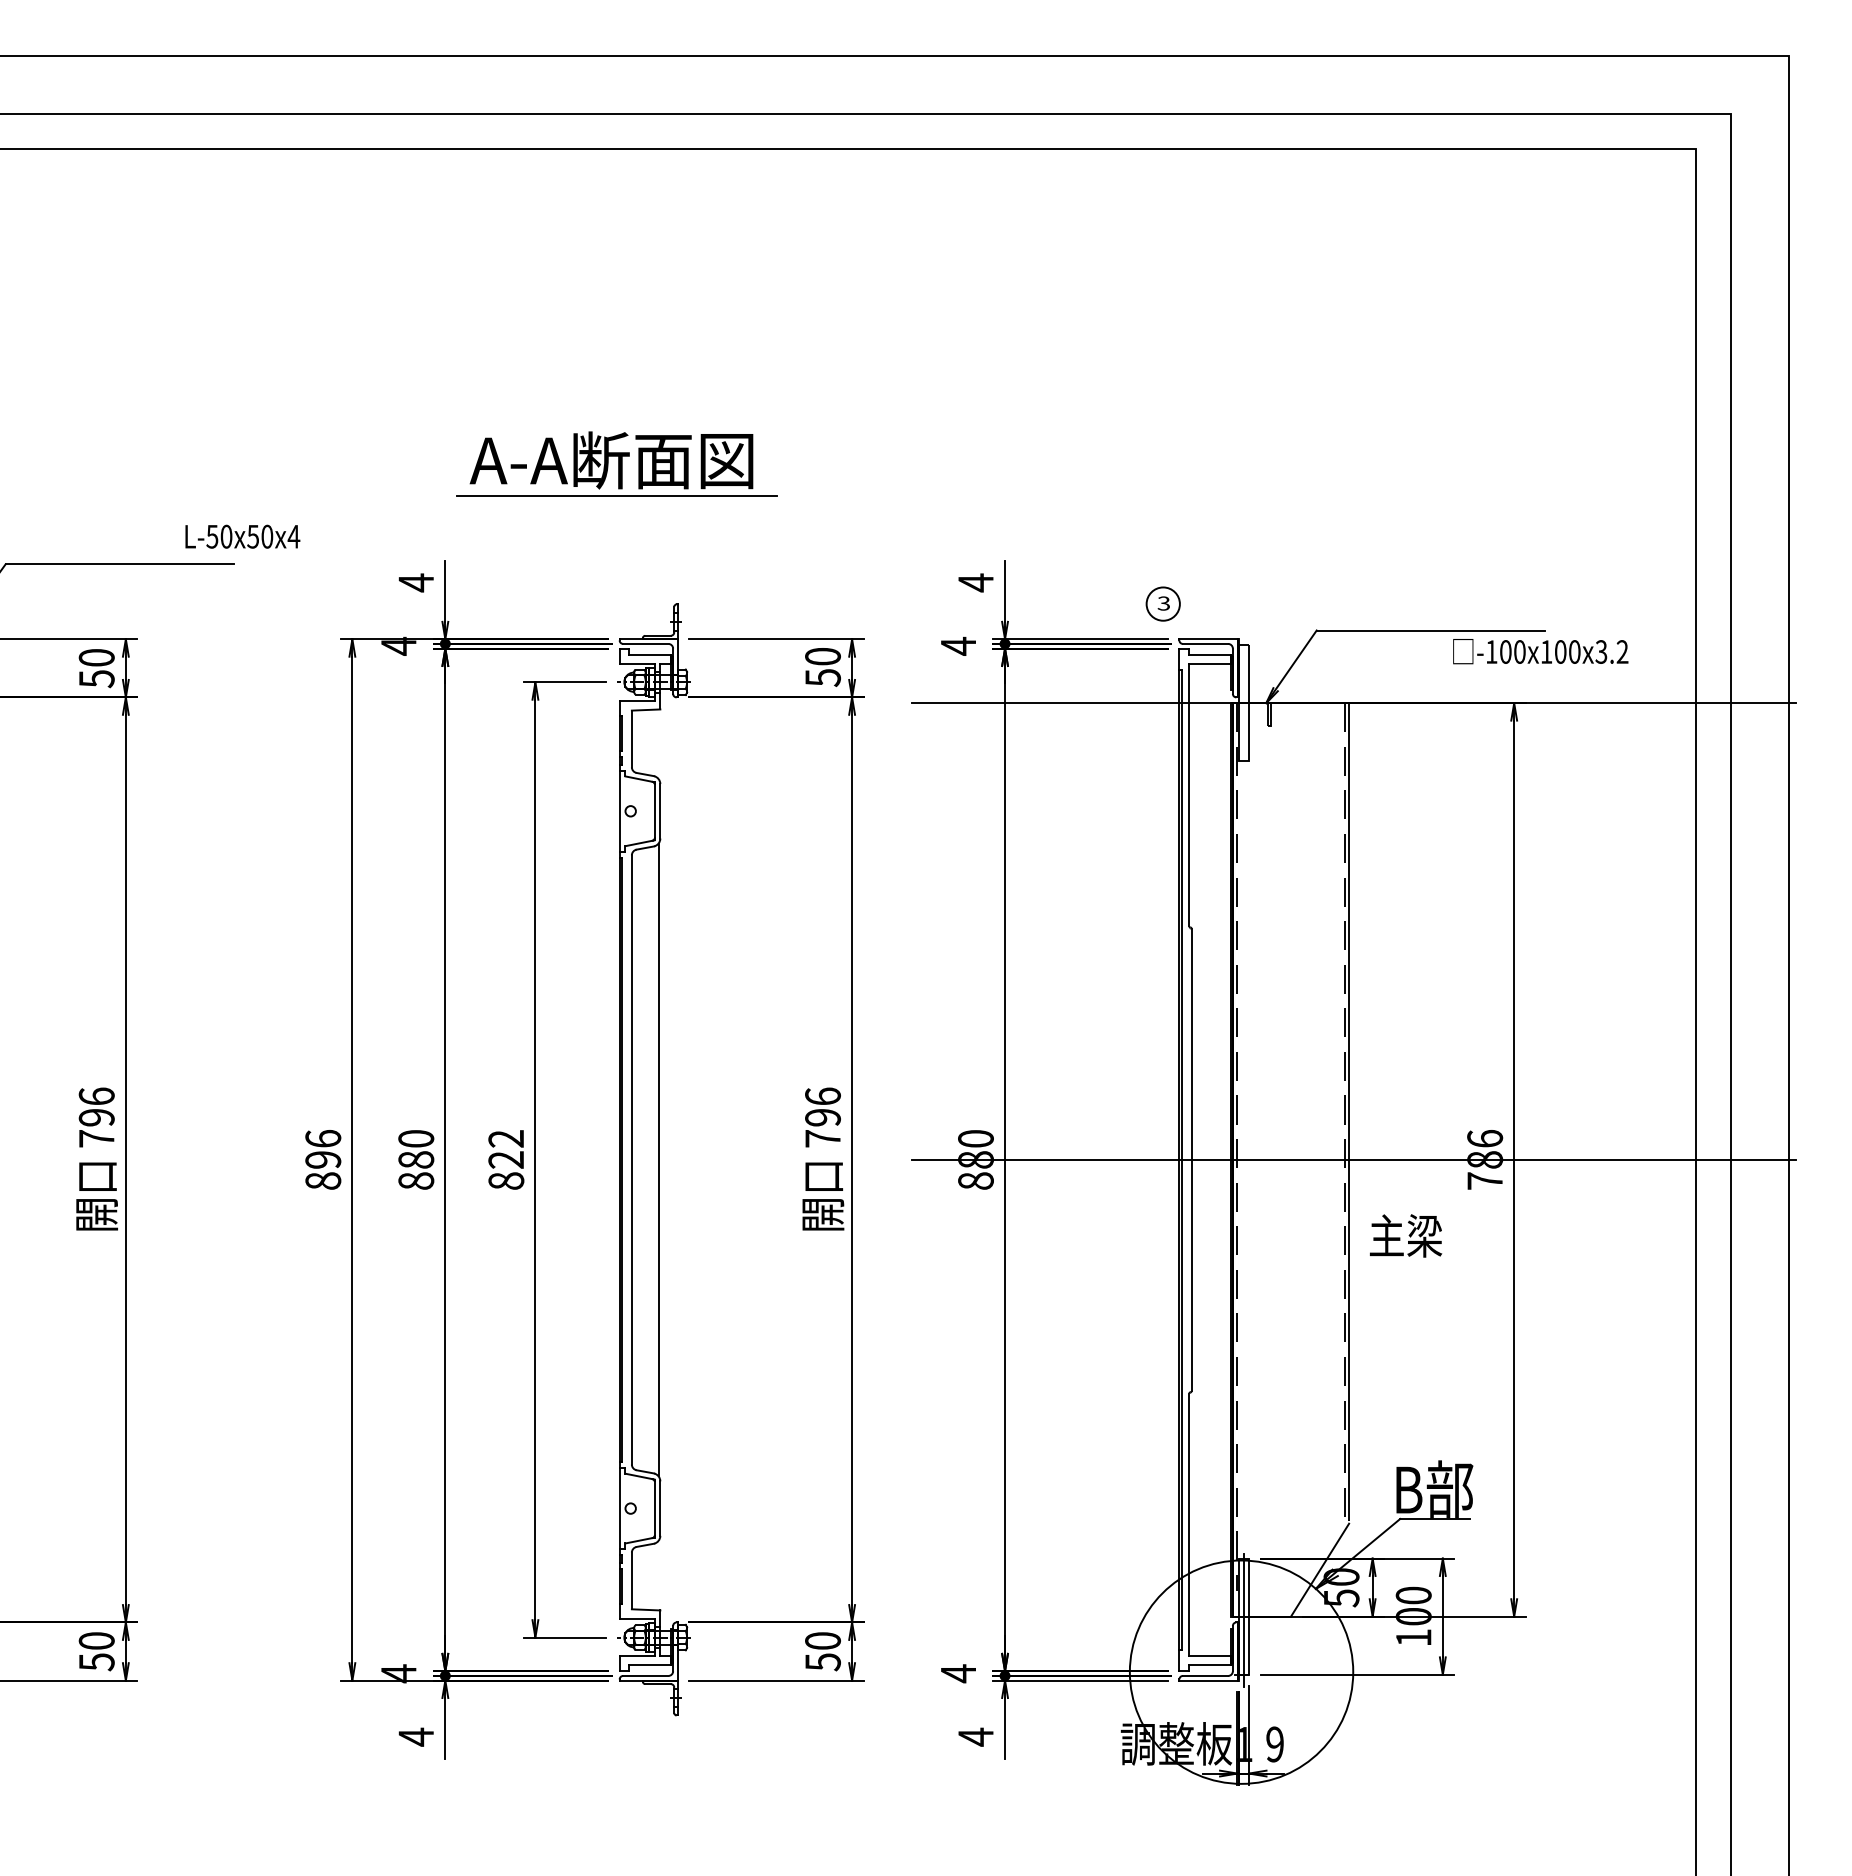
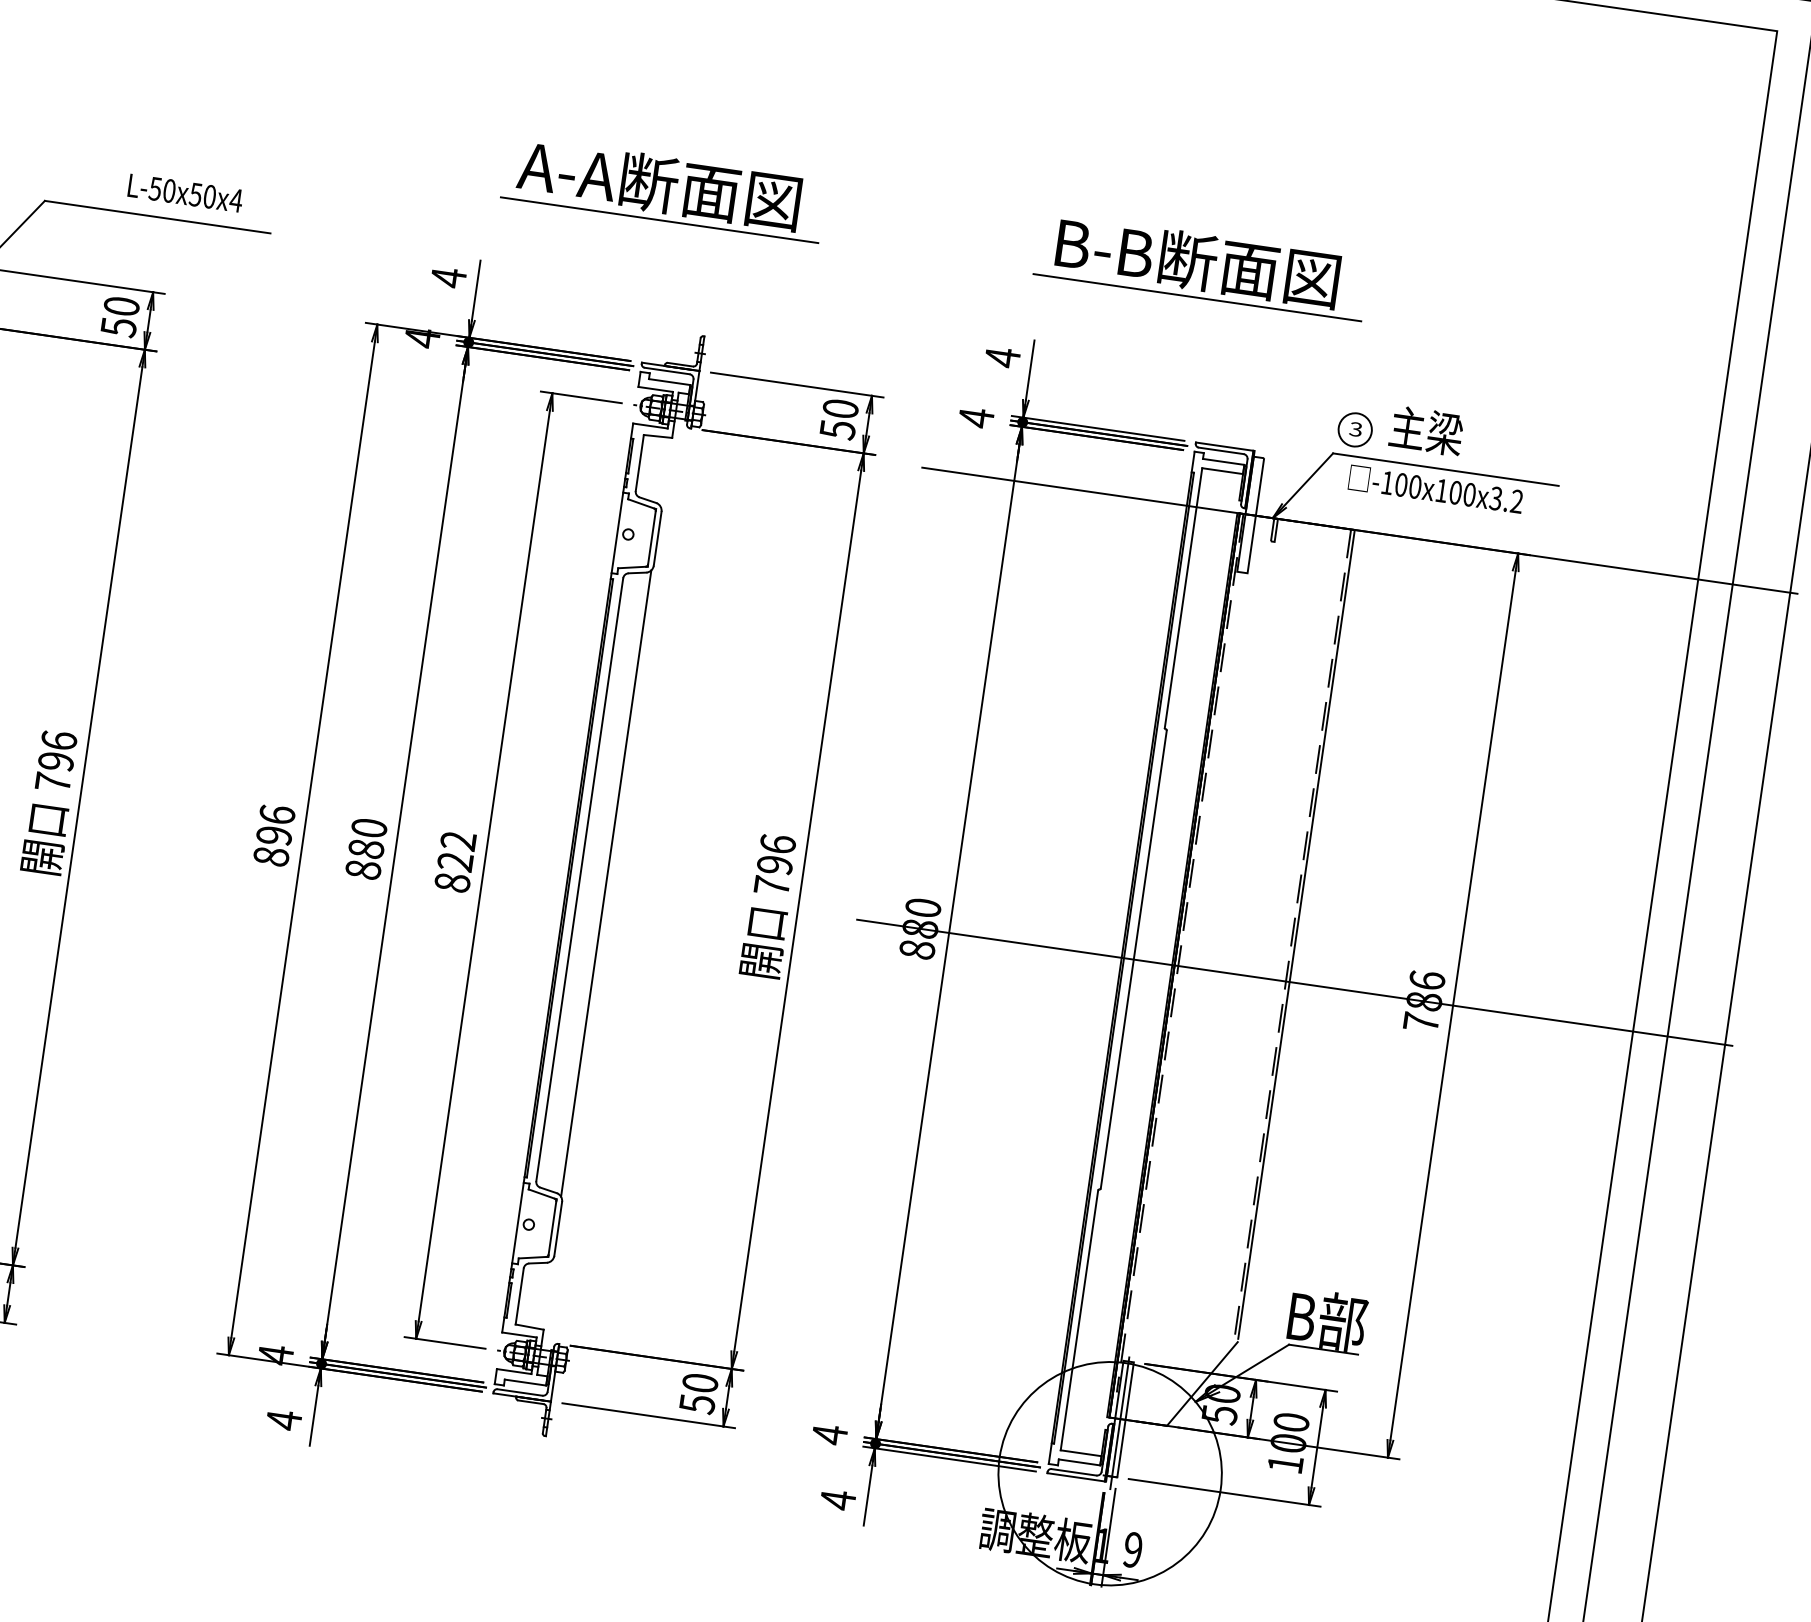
part: (1160, 463) -> (1202, 265), added
text: (242, 536) -> (185, 193), moved
part: (1162, 603) -> (1354, 429), moved
text: (1540, 651) -> (1435, 489), moved
text: (1406, 1235) -> (1427, 430), moved

